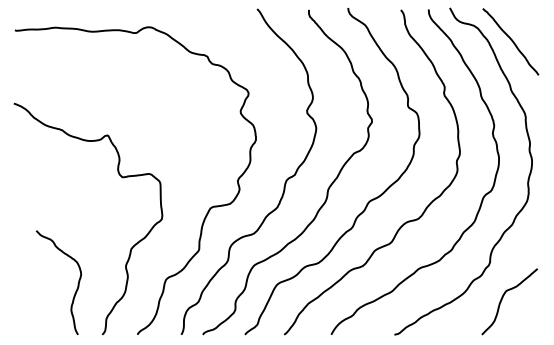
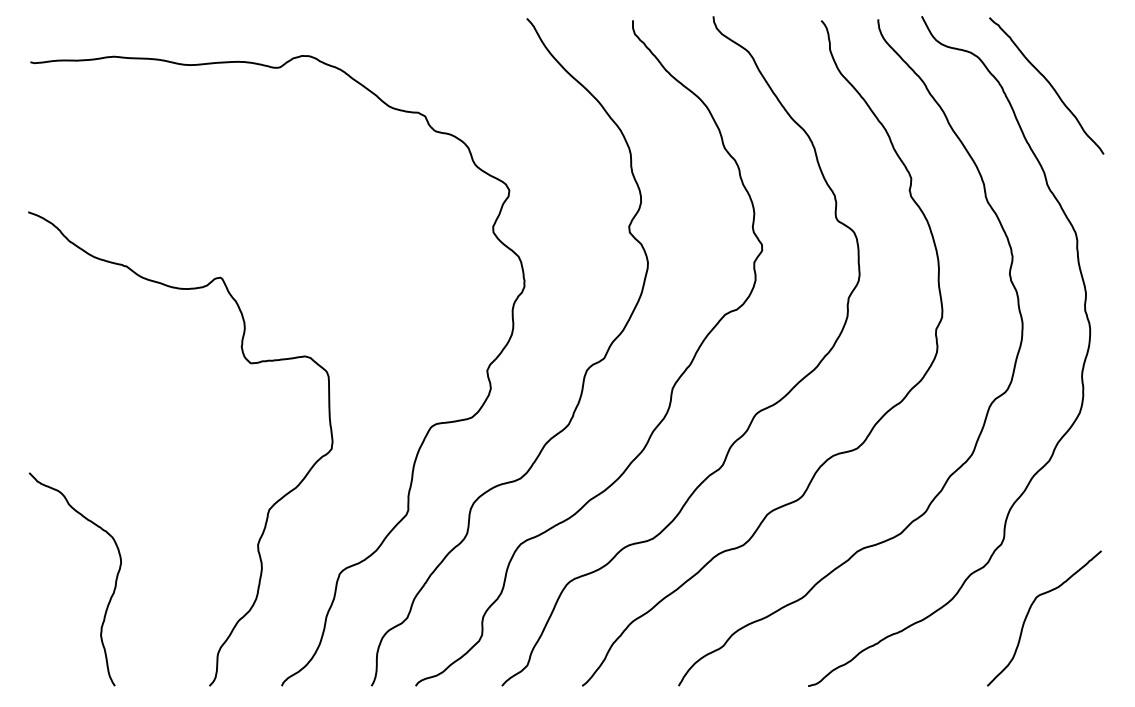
curve: (75, 290) -> (109, 595), moved

